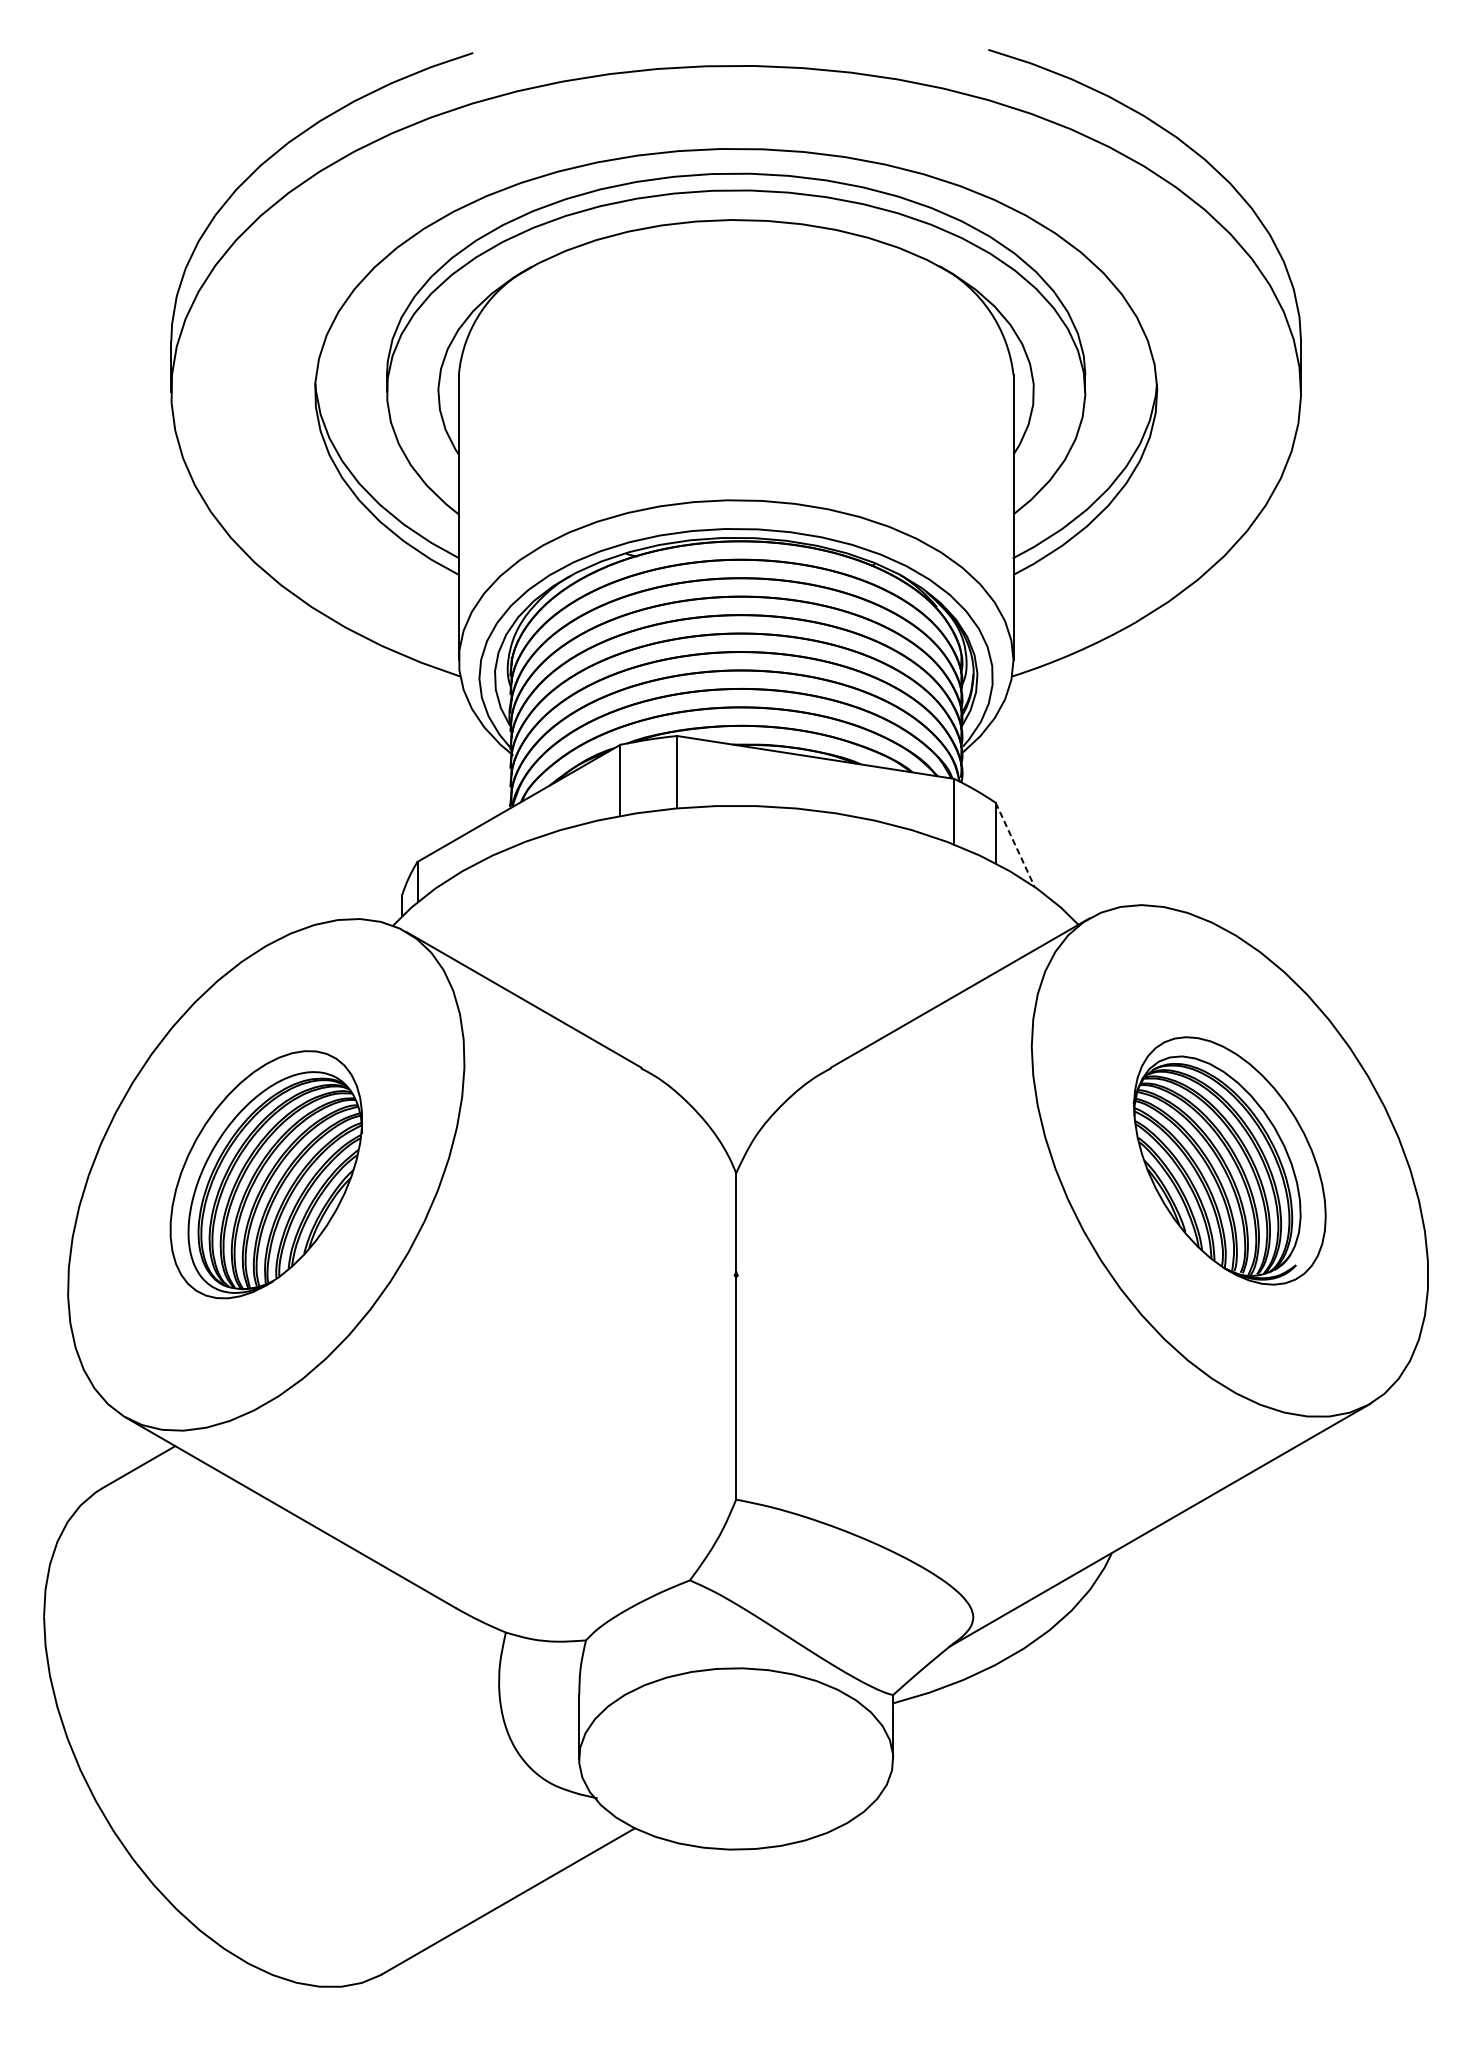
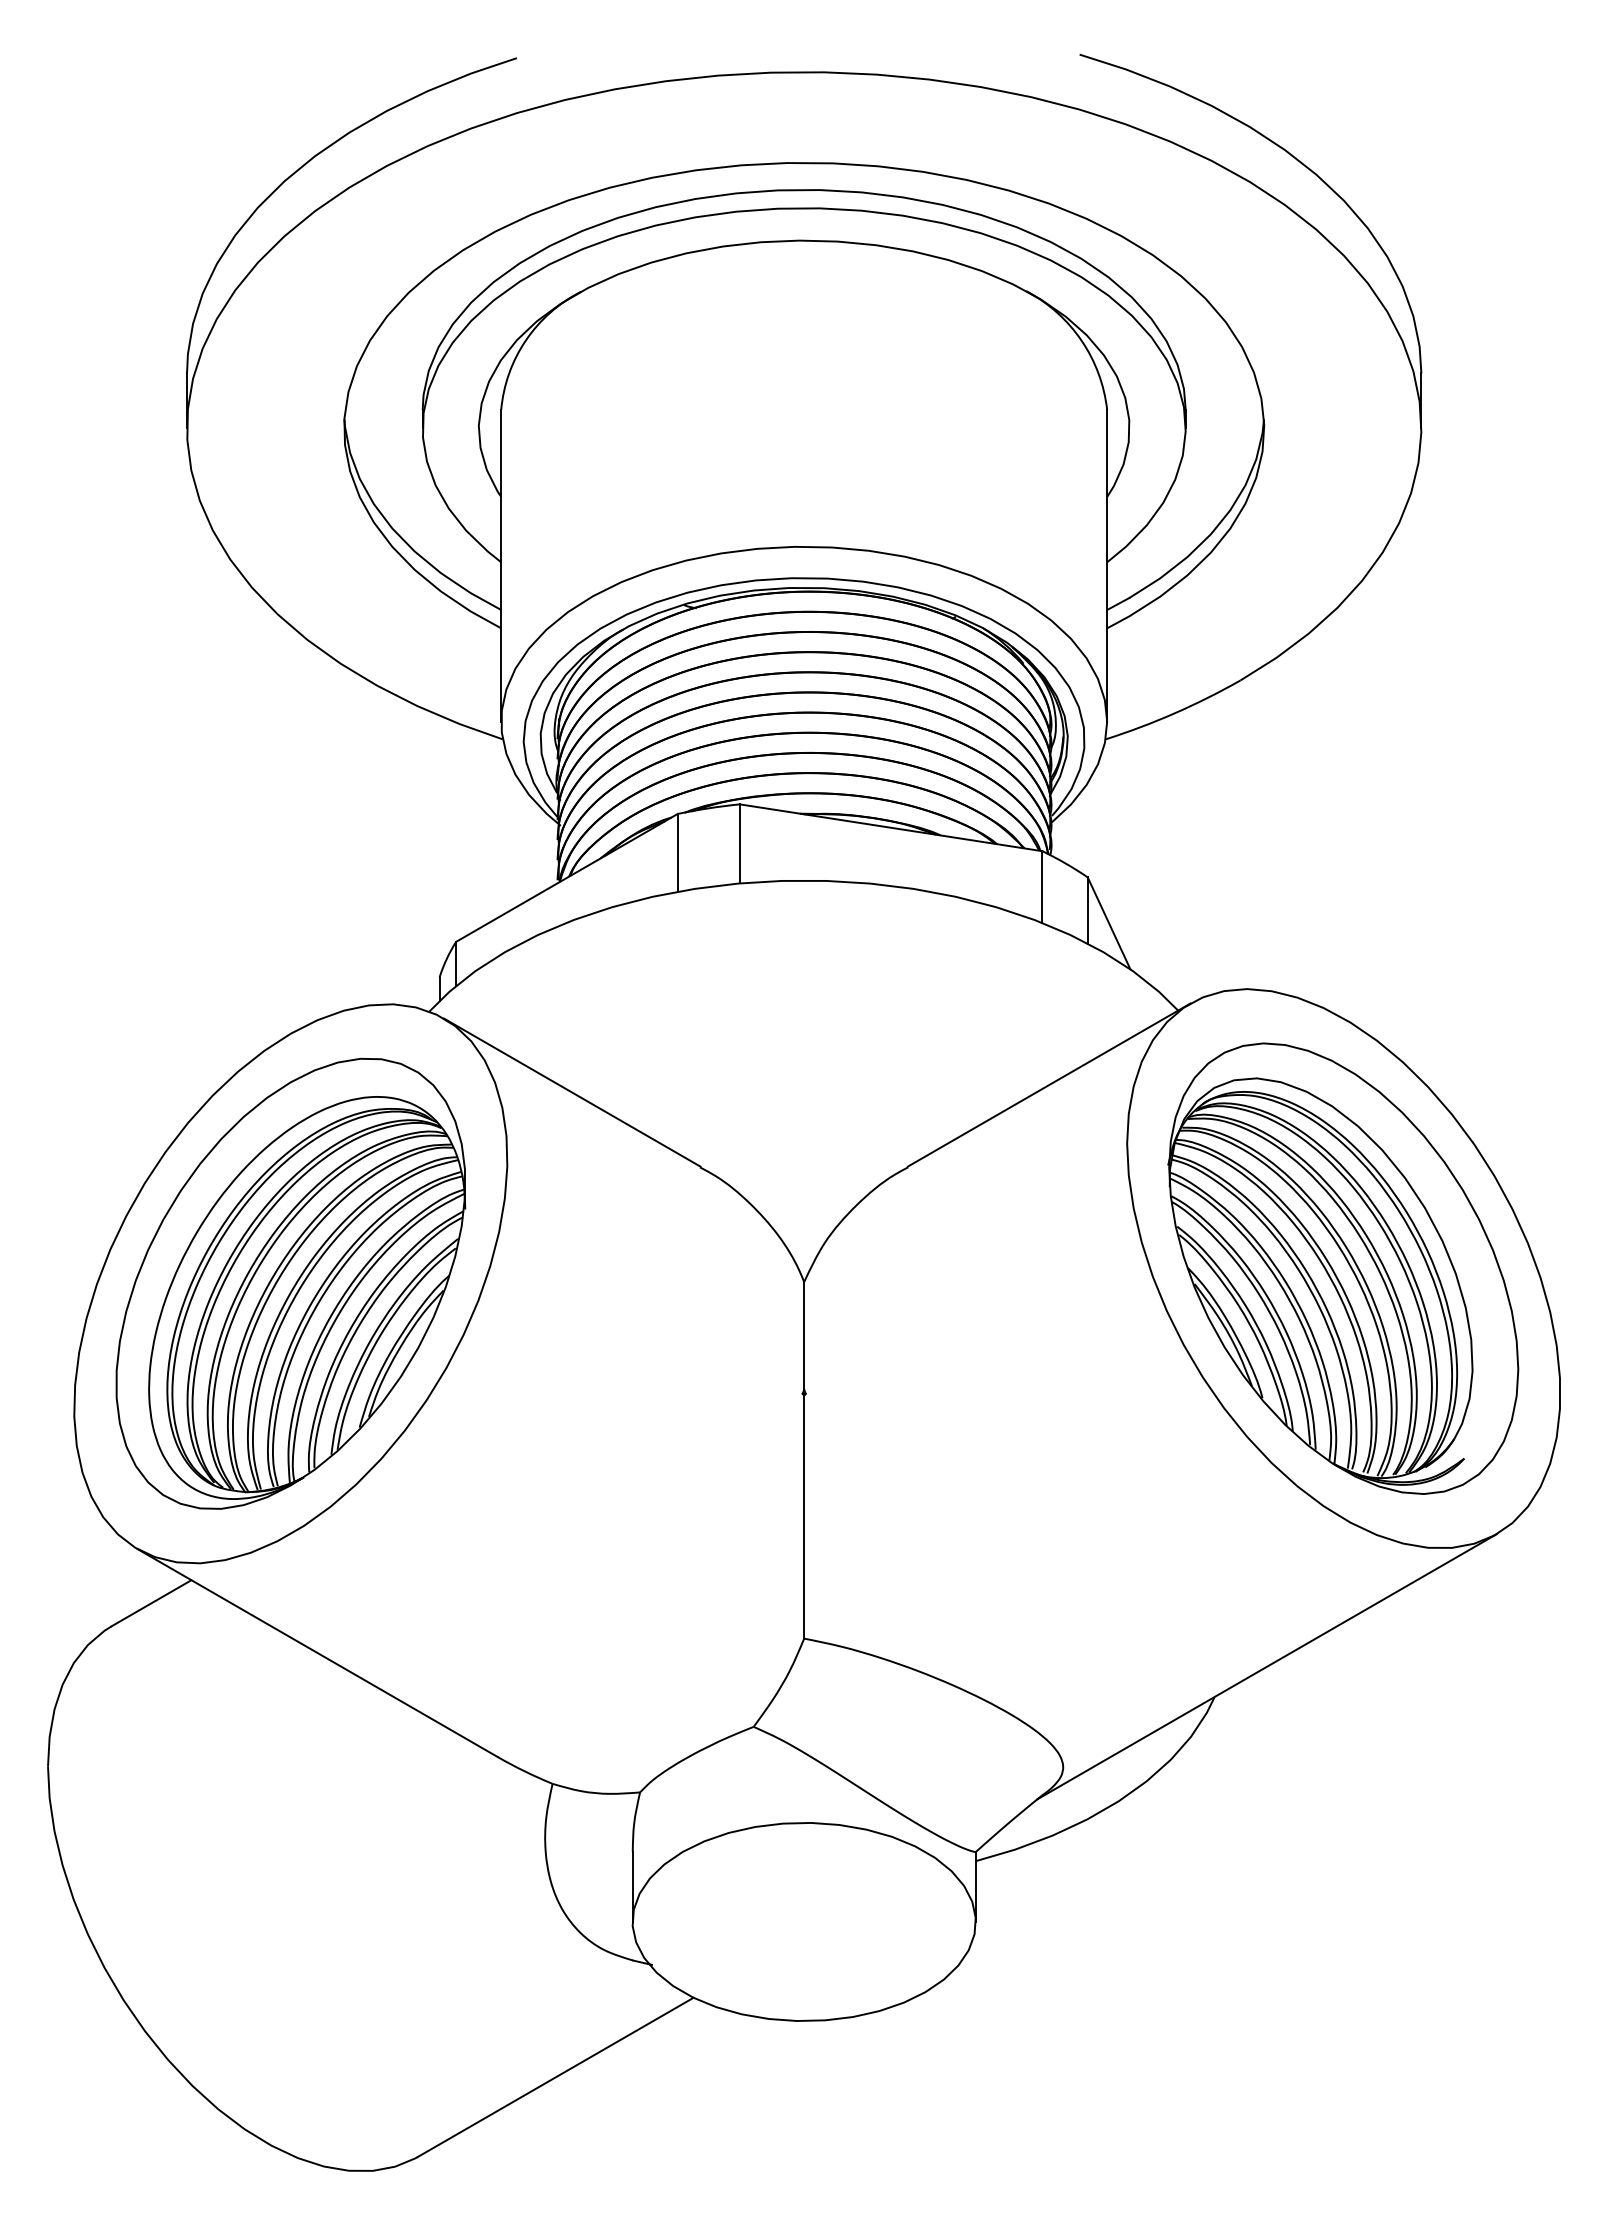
line: (1015, 845) -> (1109, 923), dashed -> solid
part: (1229, 1160) -> (1343, 1268), size x1.67
part: (265, 1174) -> (290, 1283), size x1.67

